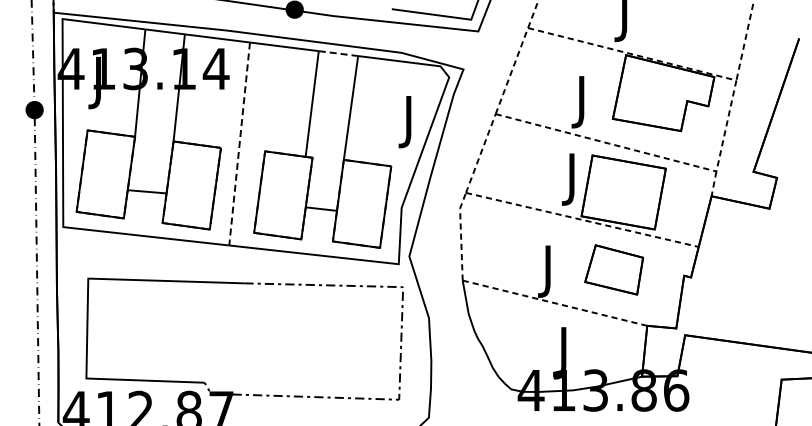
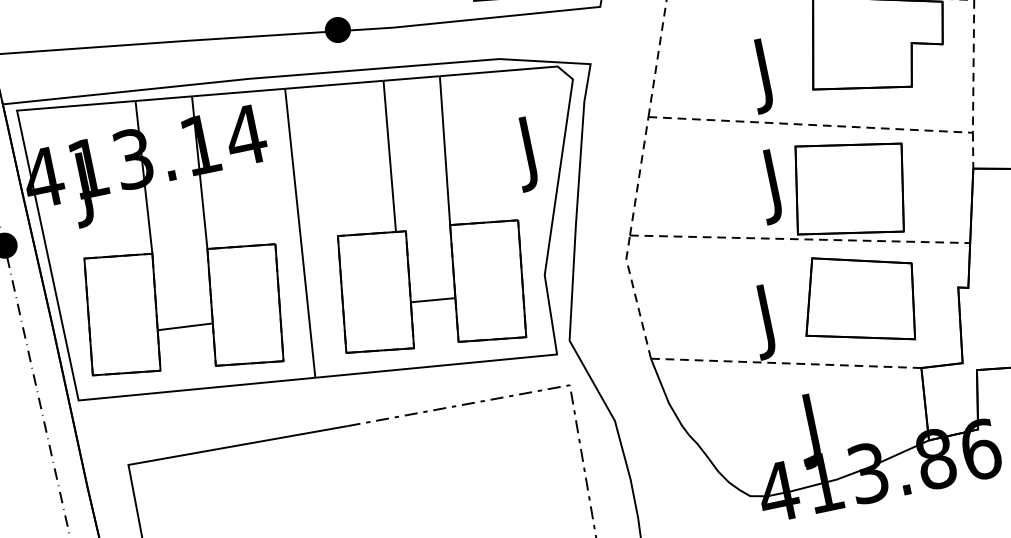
line: (338, 53) -> (411, 78), dashed -> solid
line: (239, 144) -> (300, 234), dashed -> solid
part: (613, 269) -> (857, 299), size x1.43

